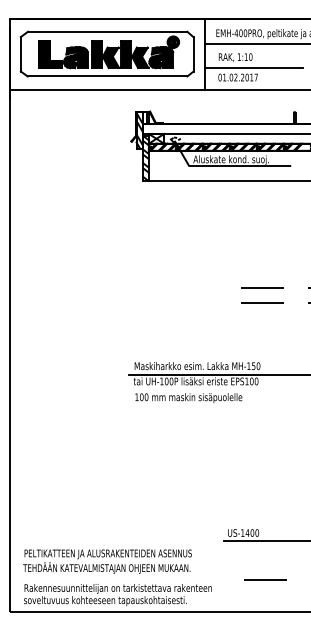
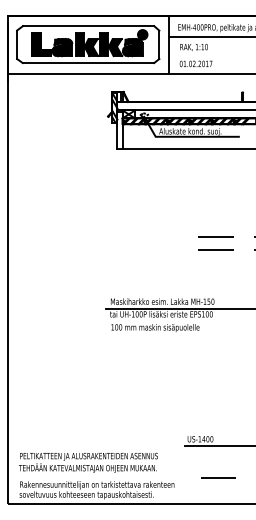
line: (253, 68) -> (208, 56), removed
hatch: (145, 158) -> (119, 130), removed

